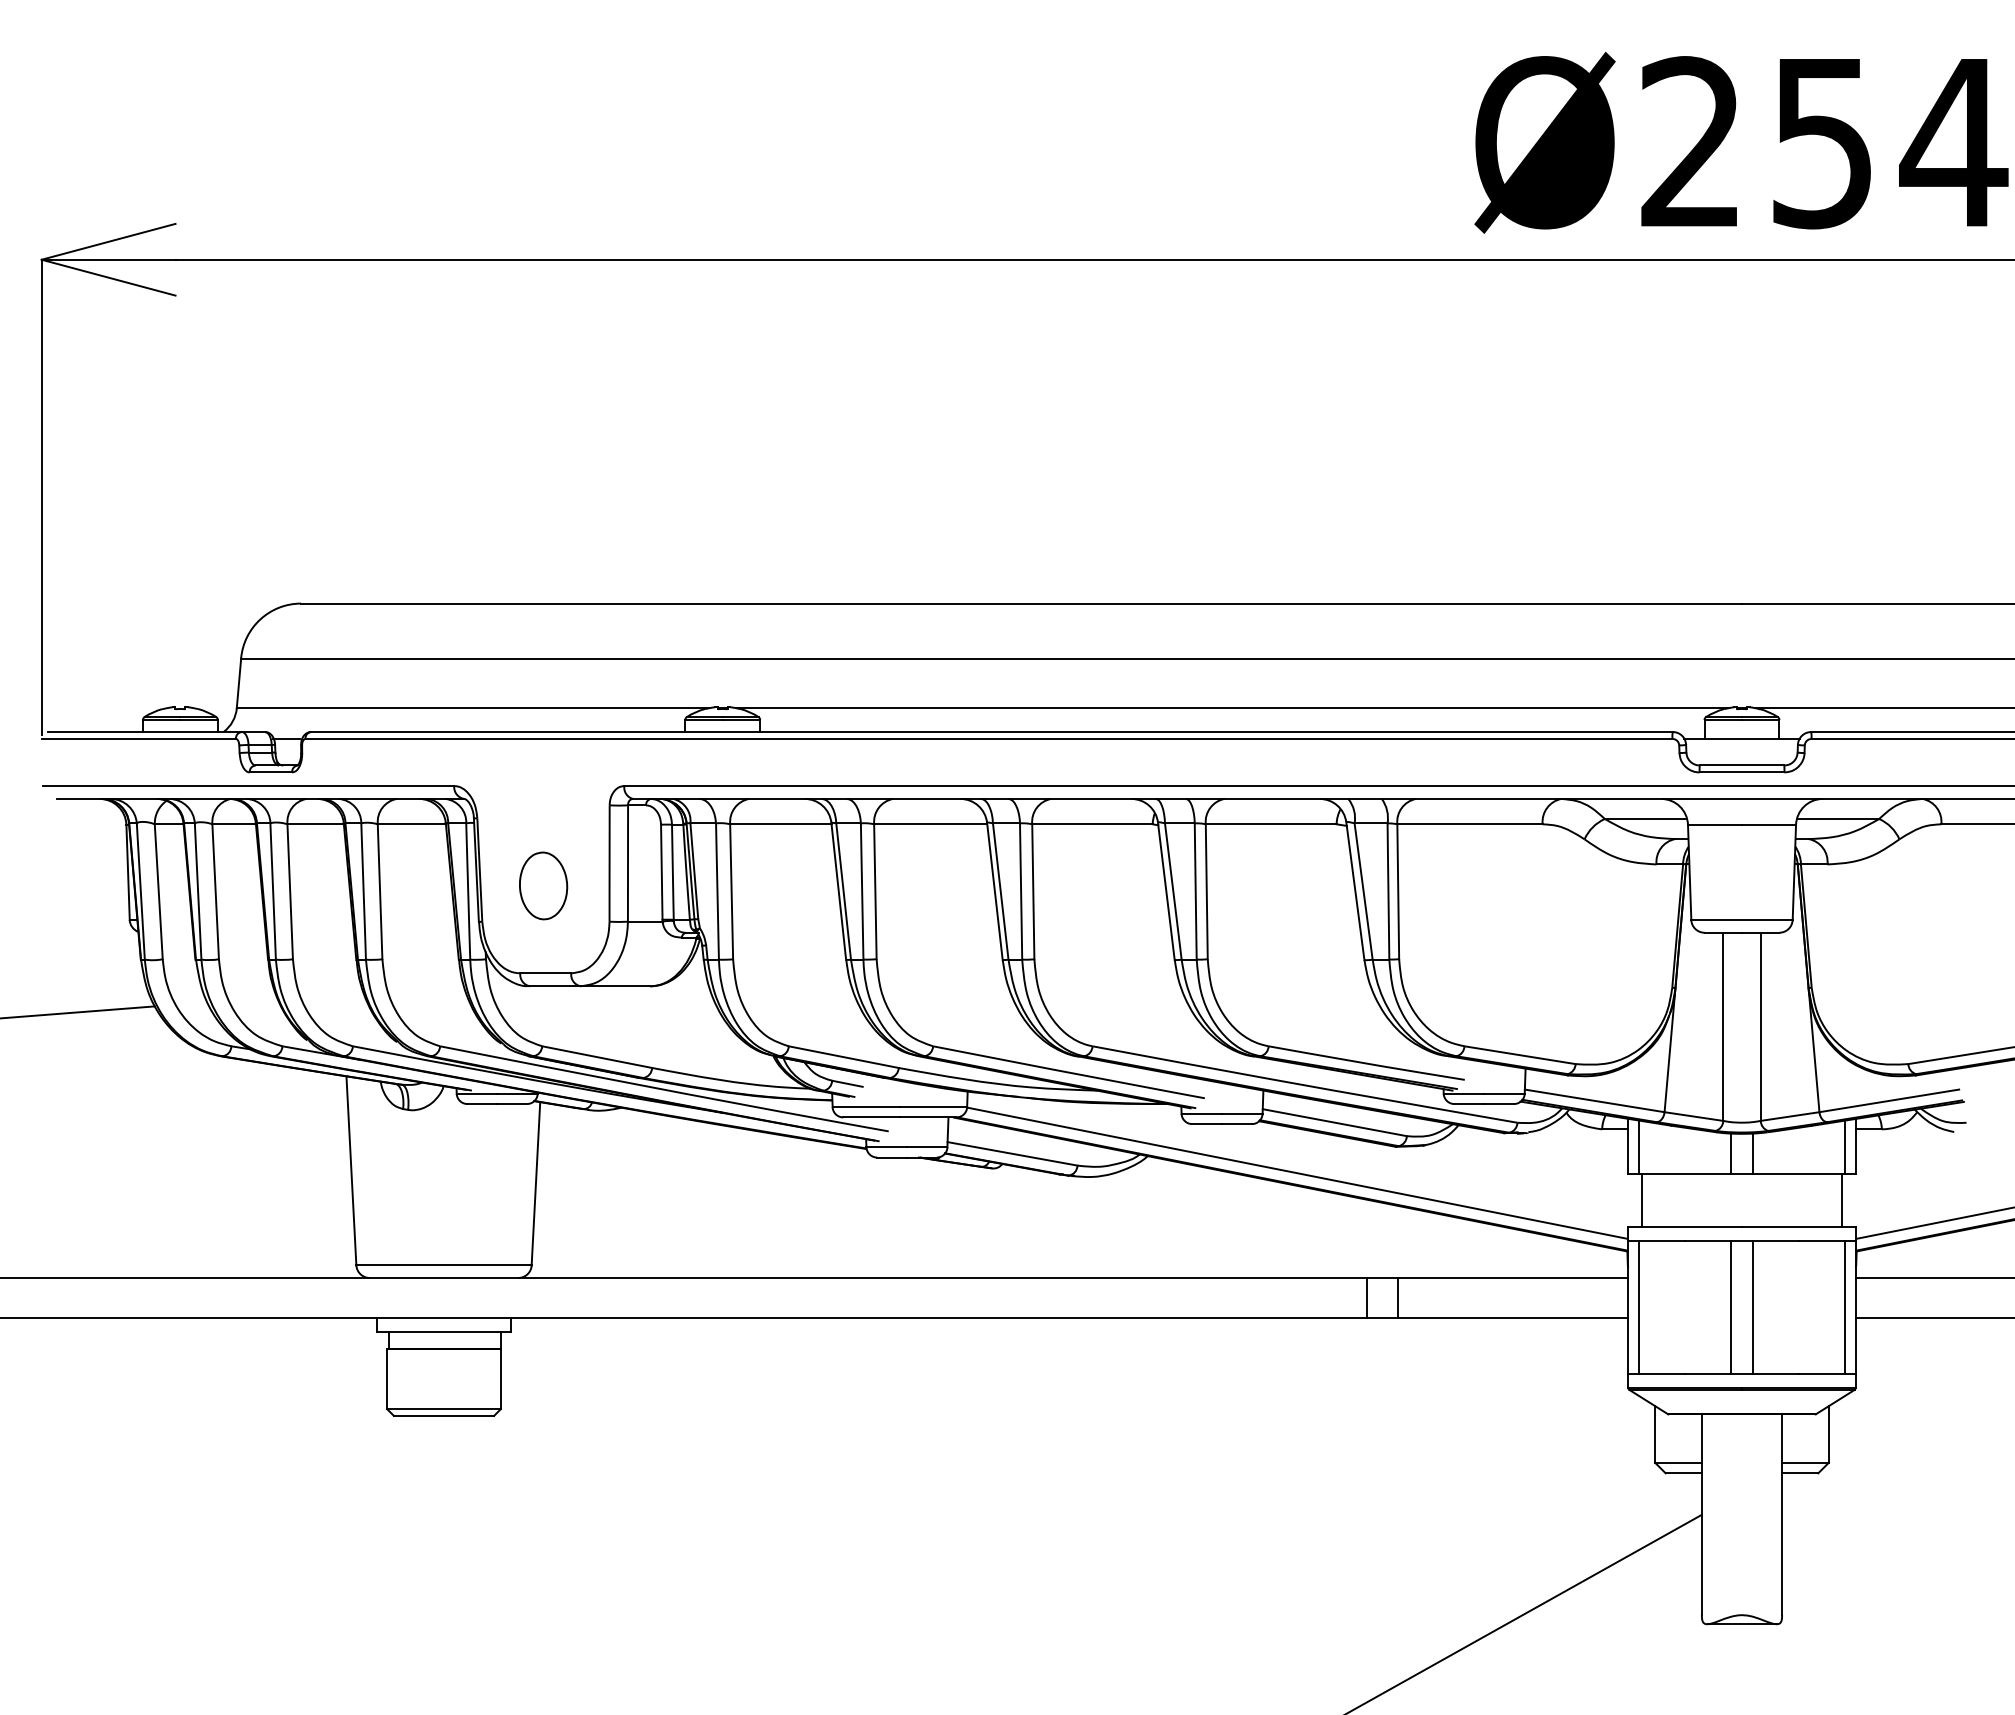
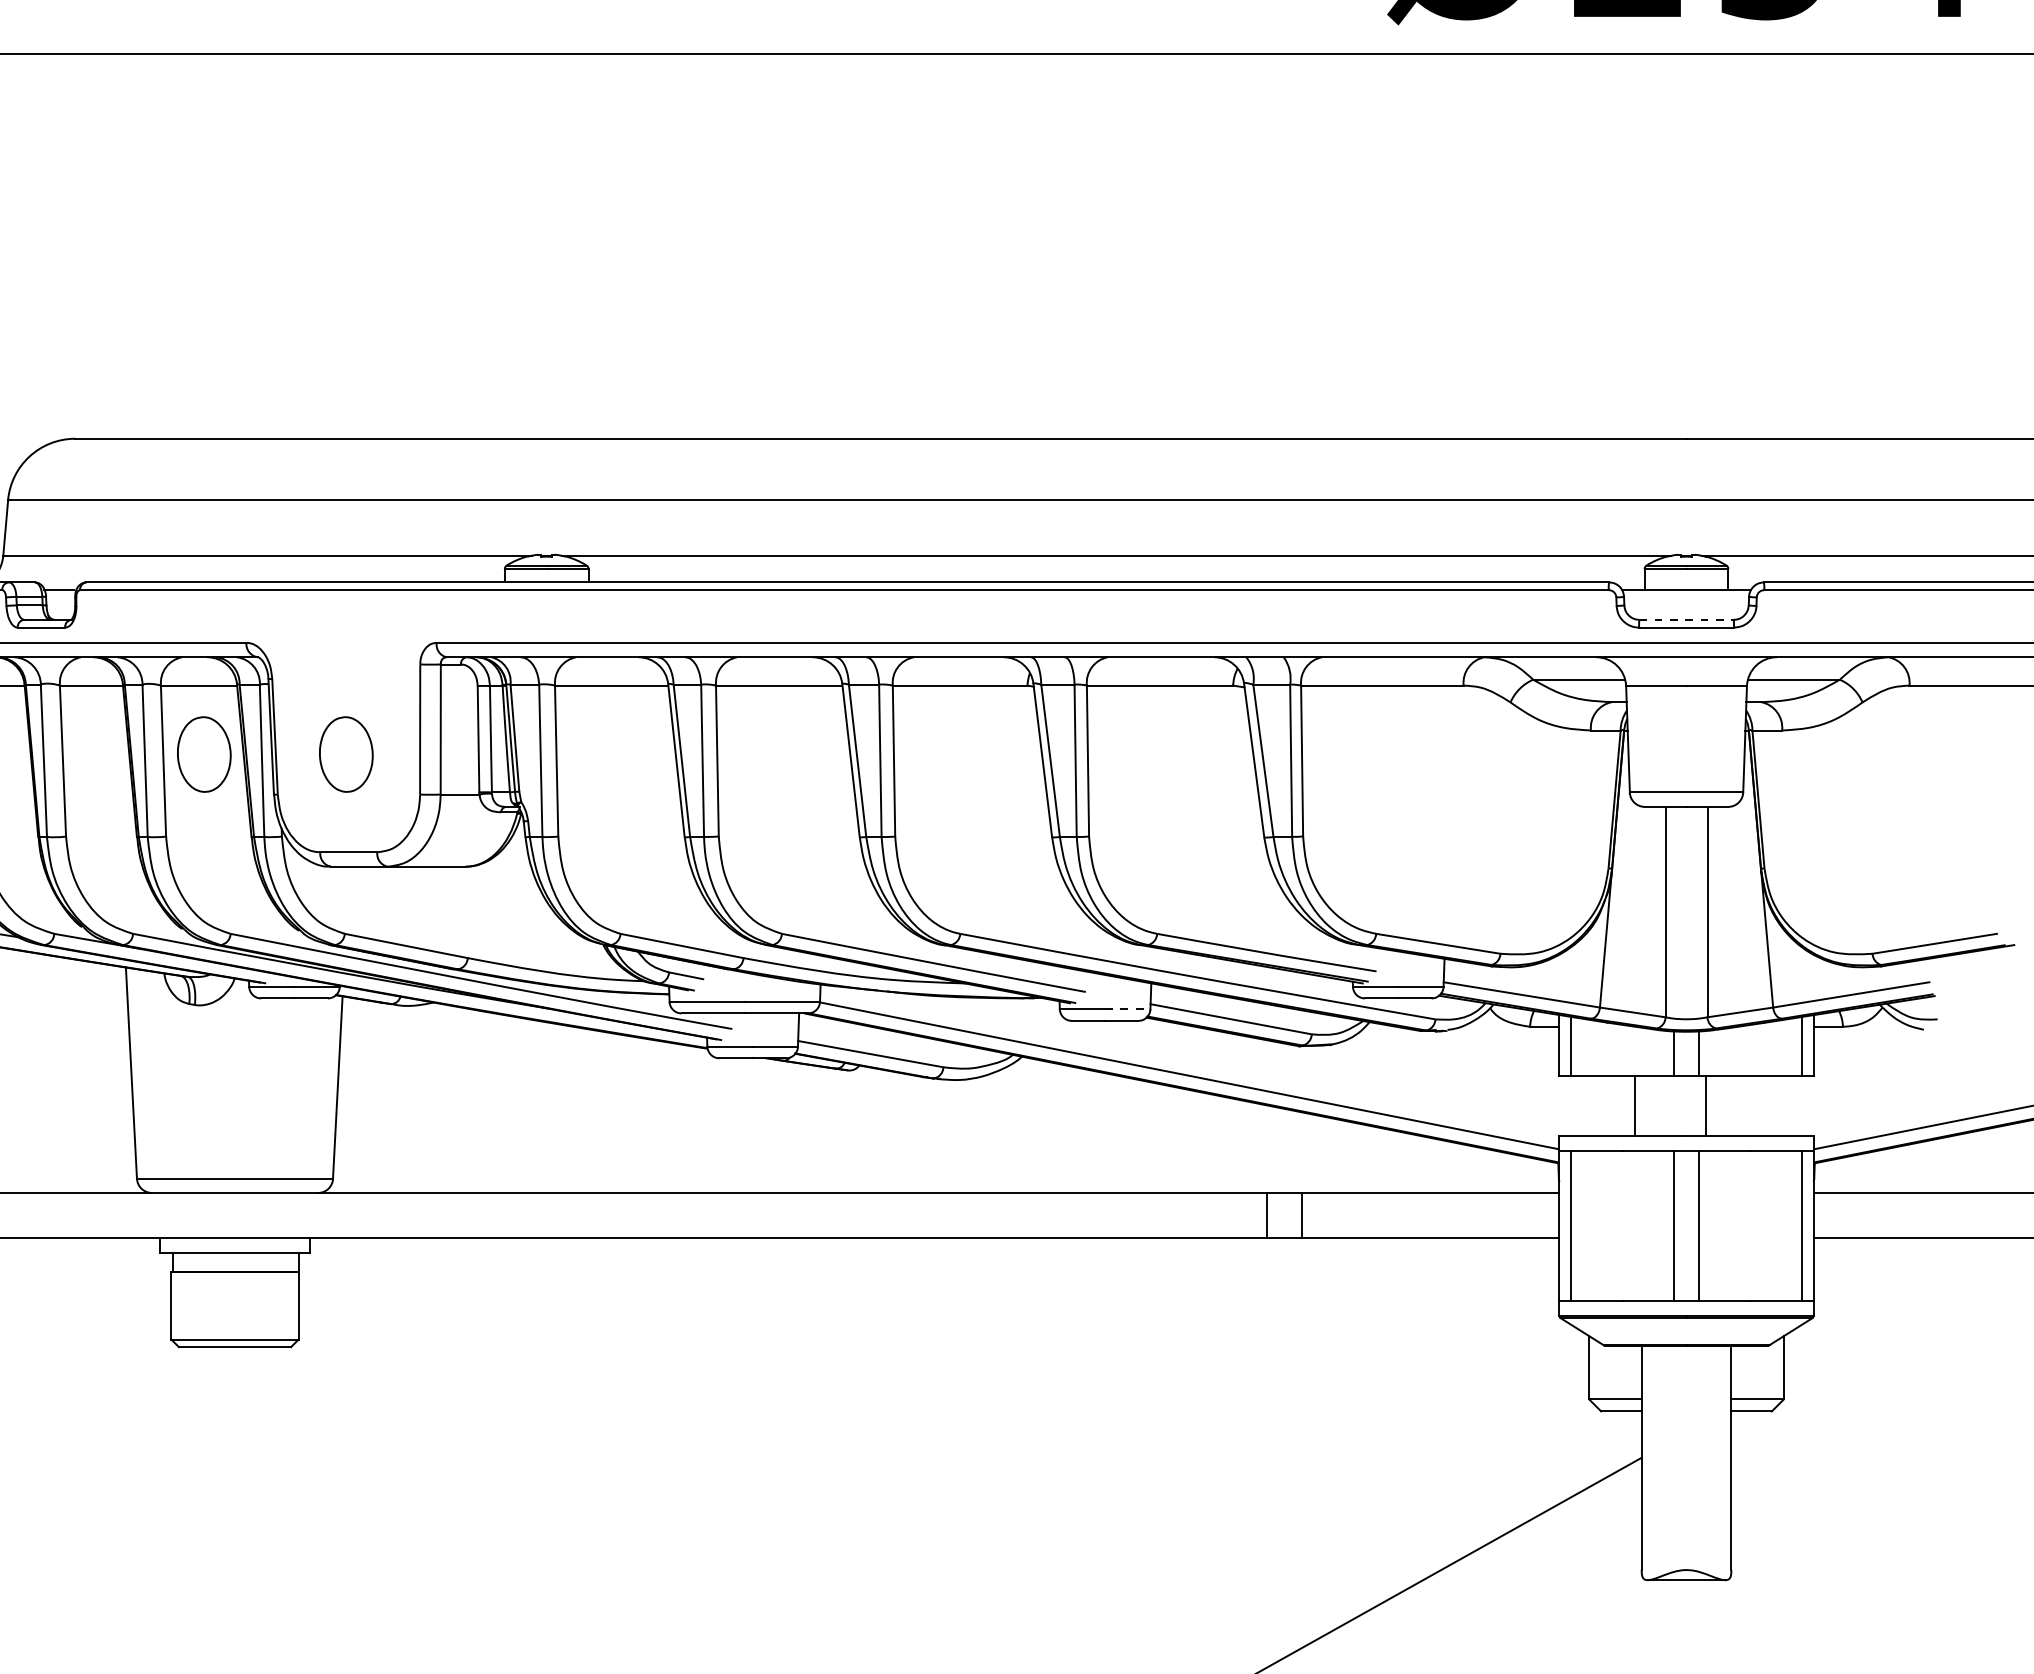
line: (1742, 765) -> (1687, 619), solid -> dashed
part: (416, 885) -> (204, 754), added
line: (1242, 1113) -> (1127, 1009), solid -> dashed
line: (1641, 1200) -> (1634, 1106), moved
line: (1842, 1200) -> (1706, 1106), moved

